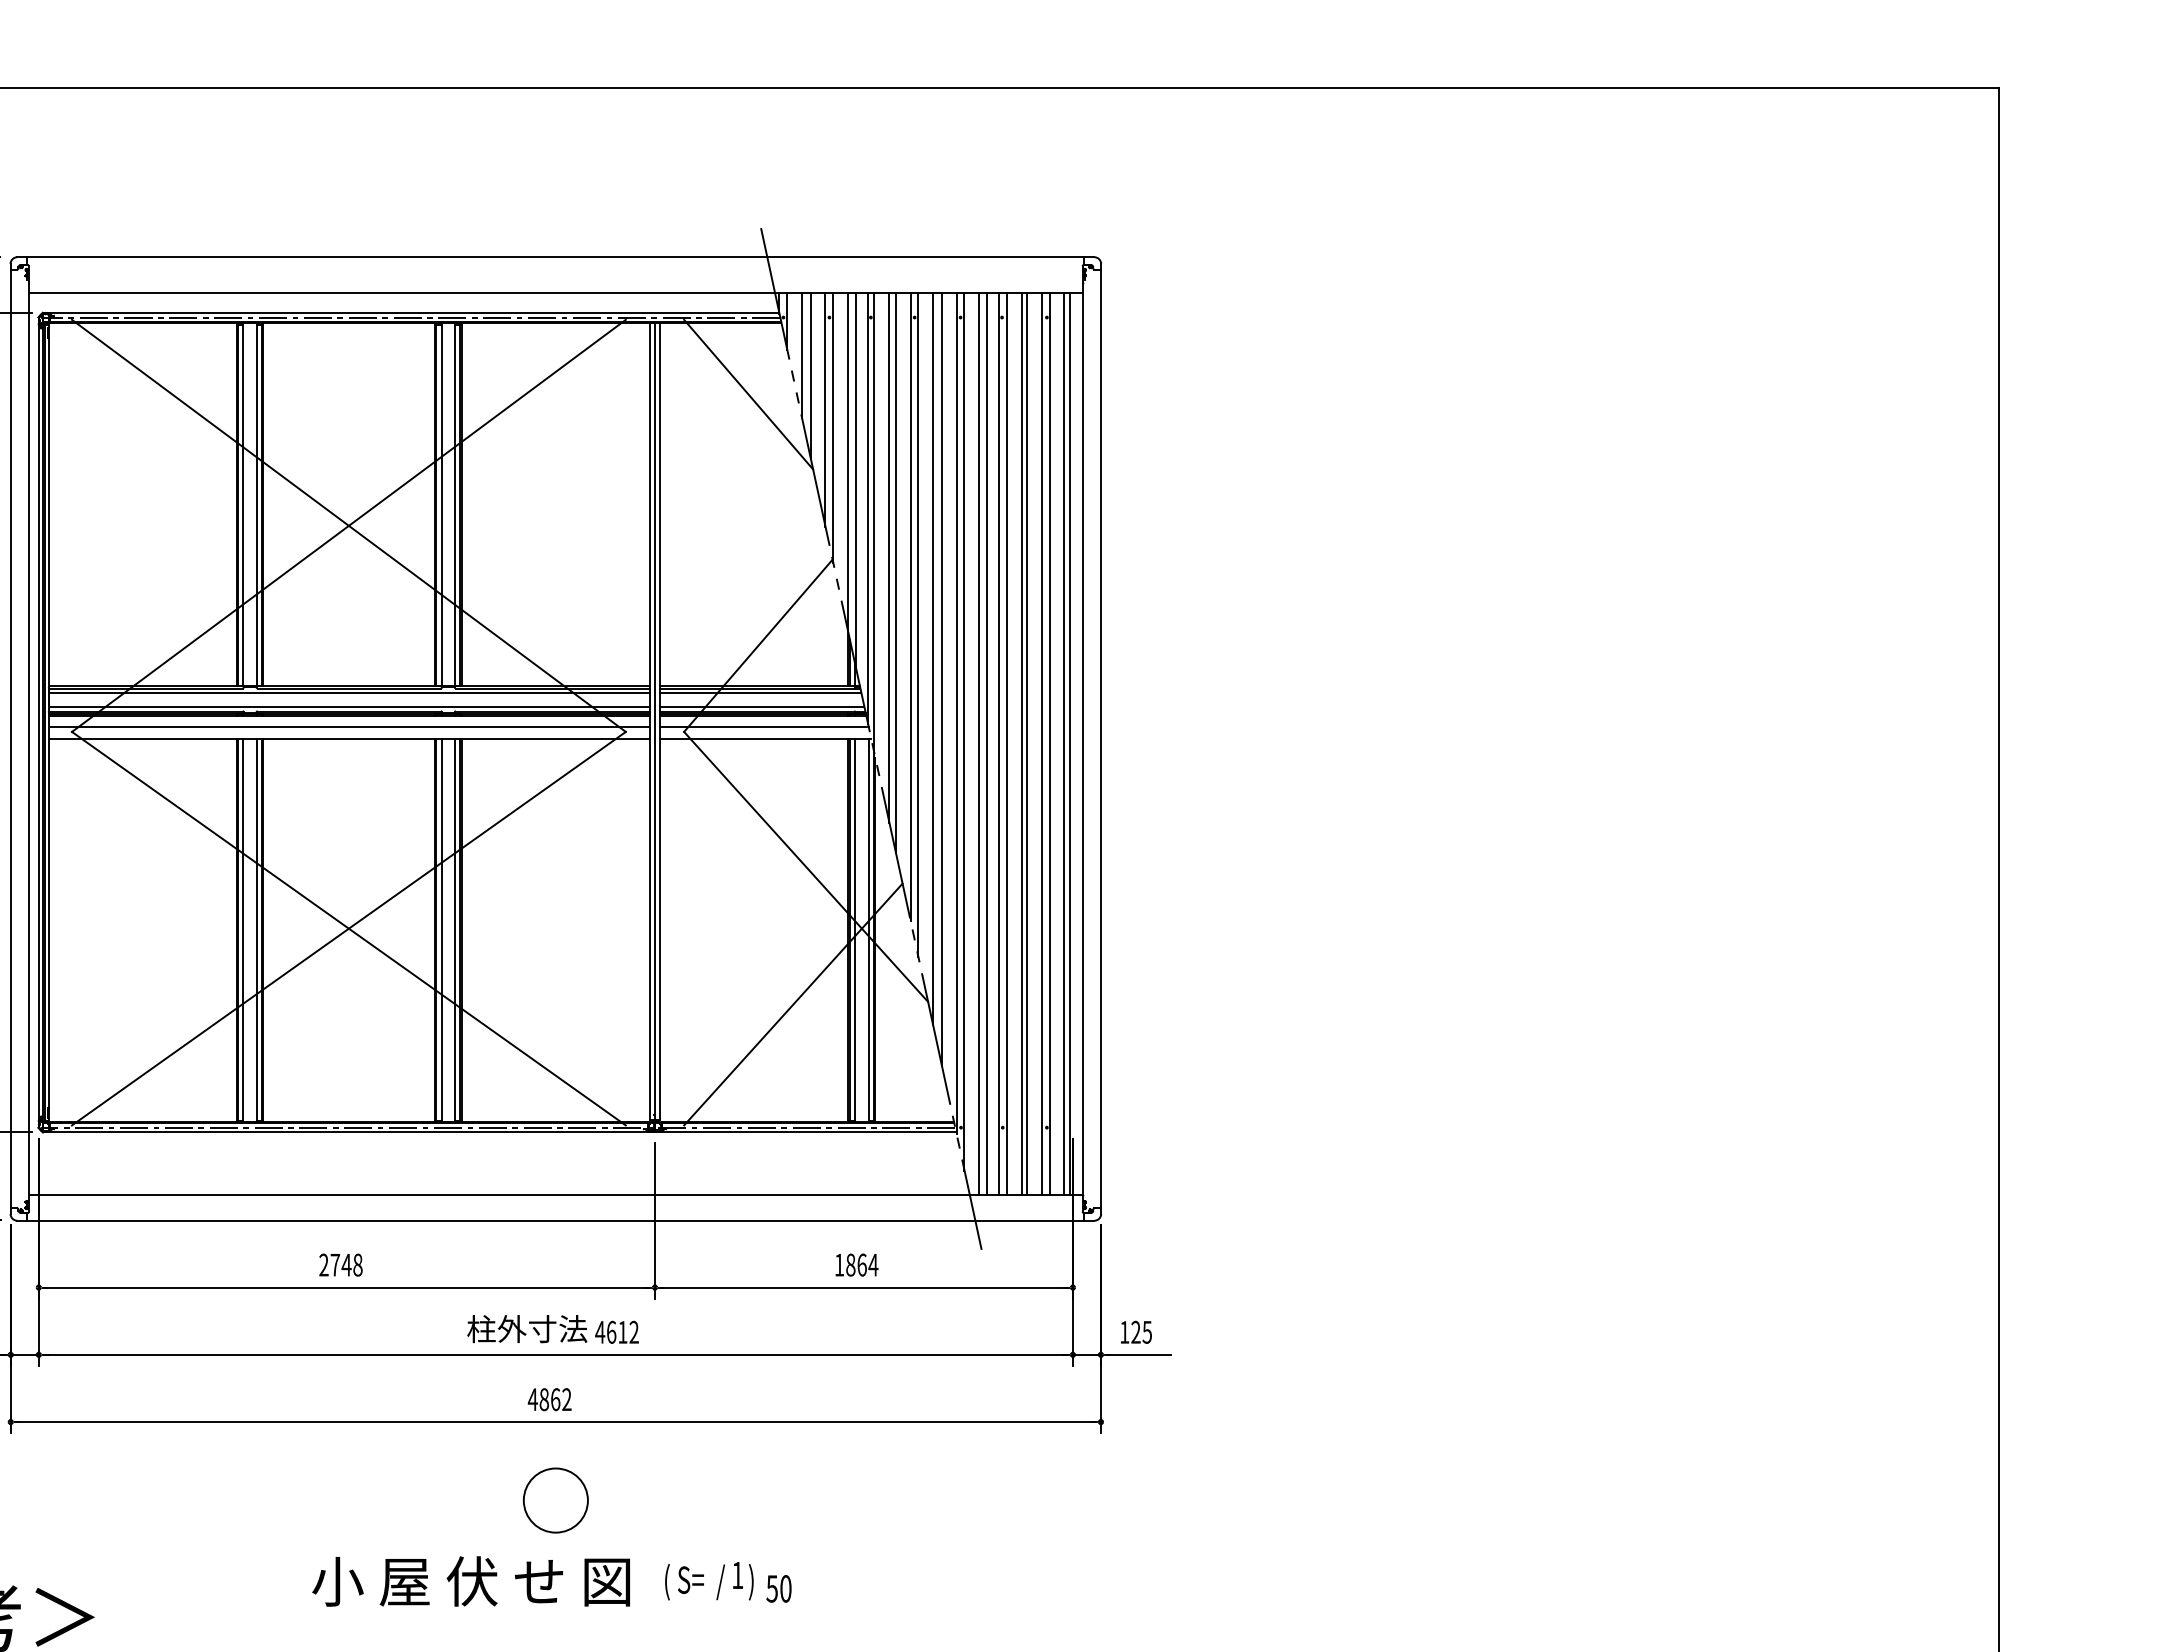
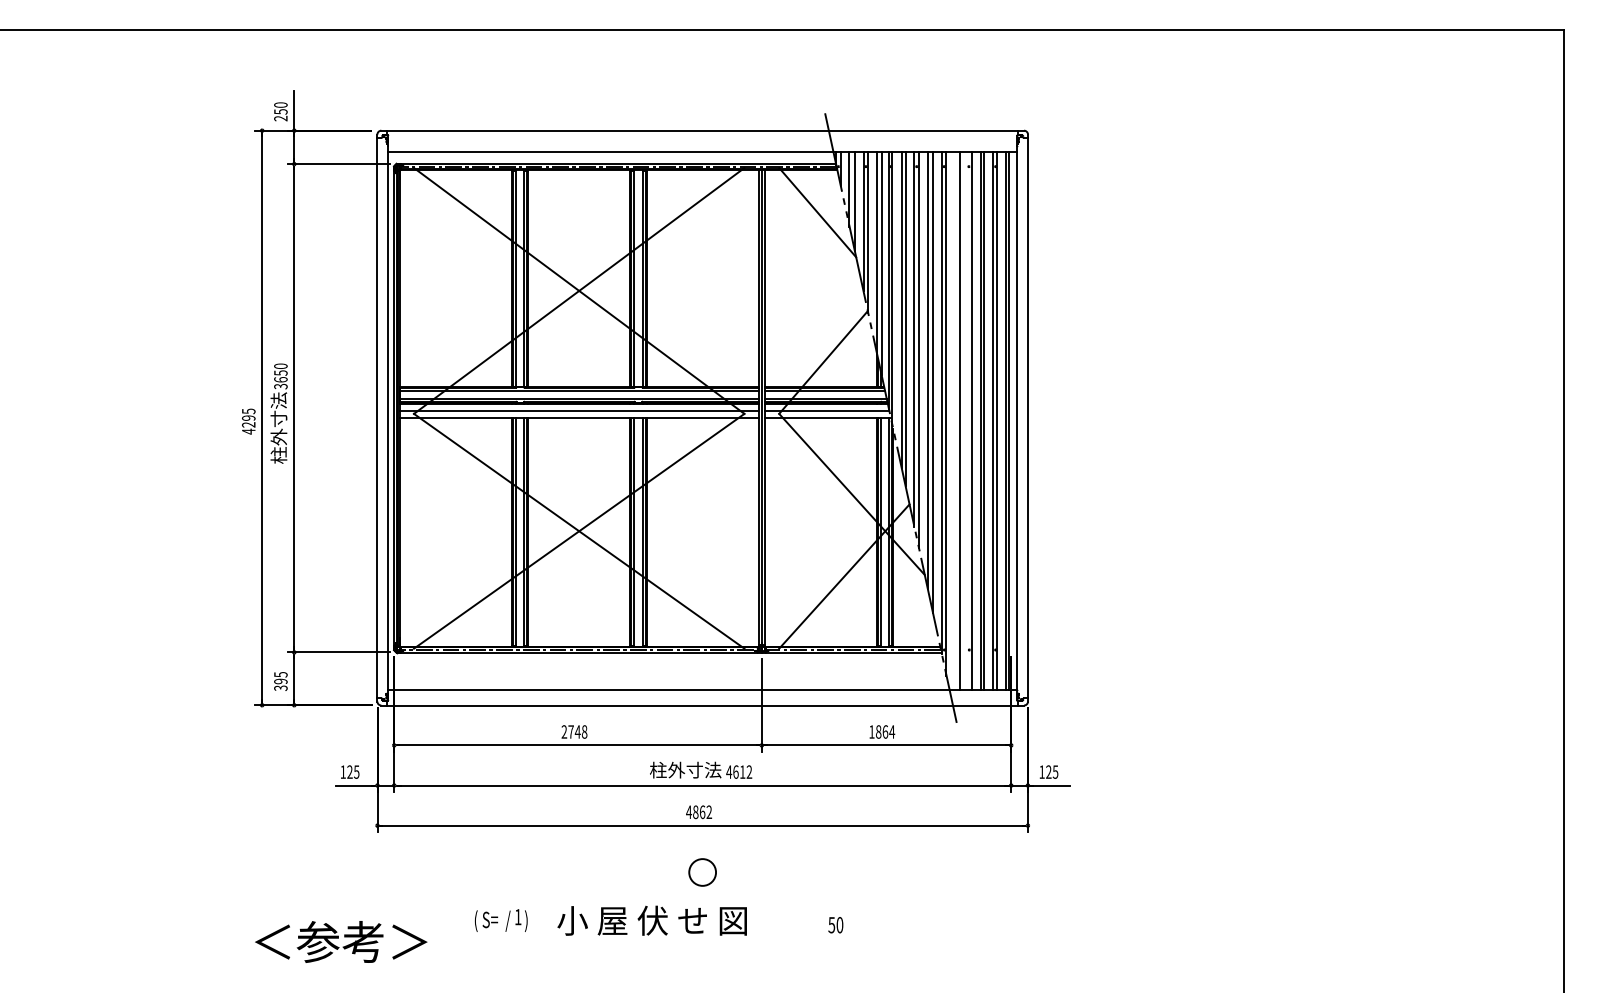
line: (979, 742) -> (955, 420), removed
line: (998, 742) -> (966, 420), removed
circle: (555, 1500) -> (702, 872), size x0.7
text: (709, 1581) -> (501, 920), moved

